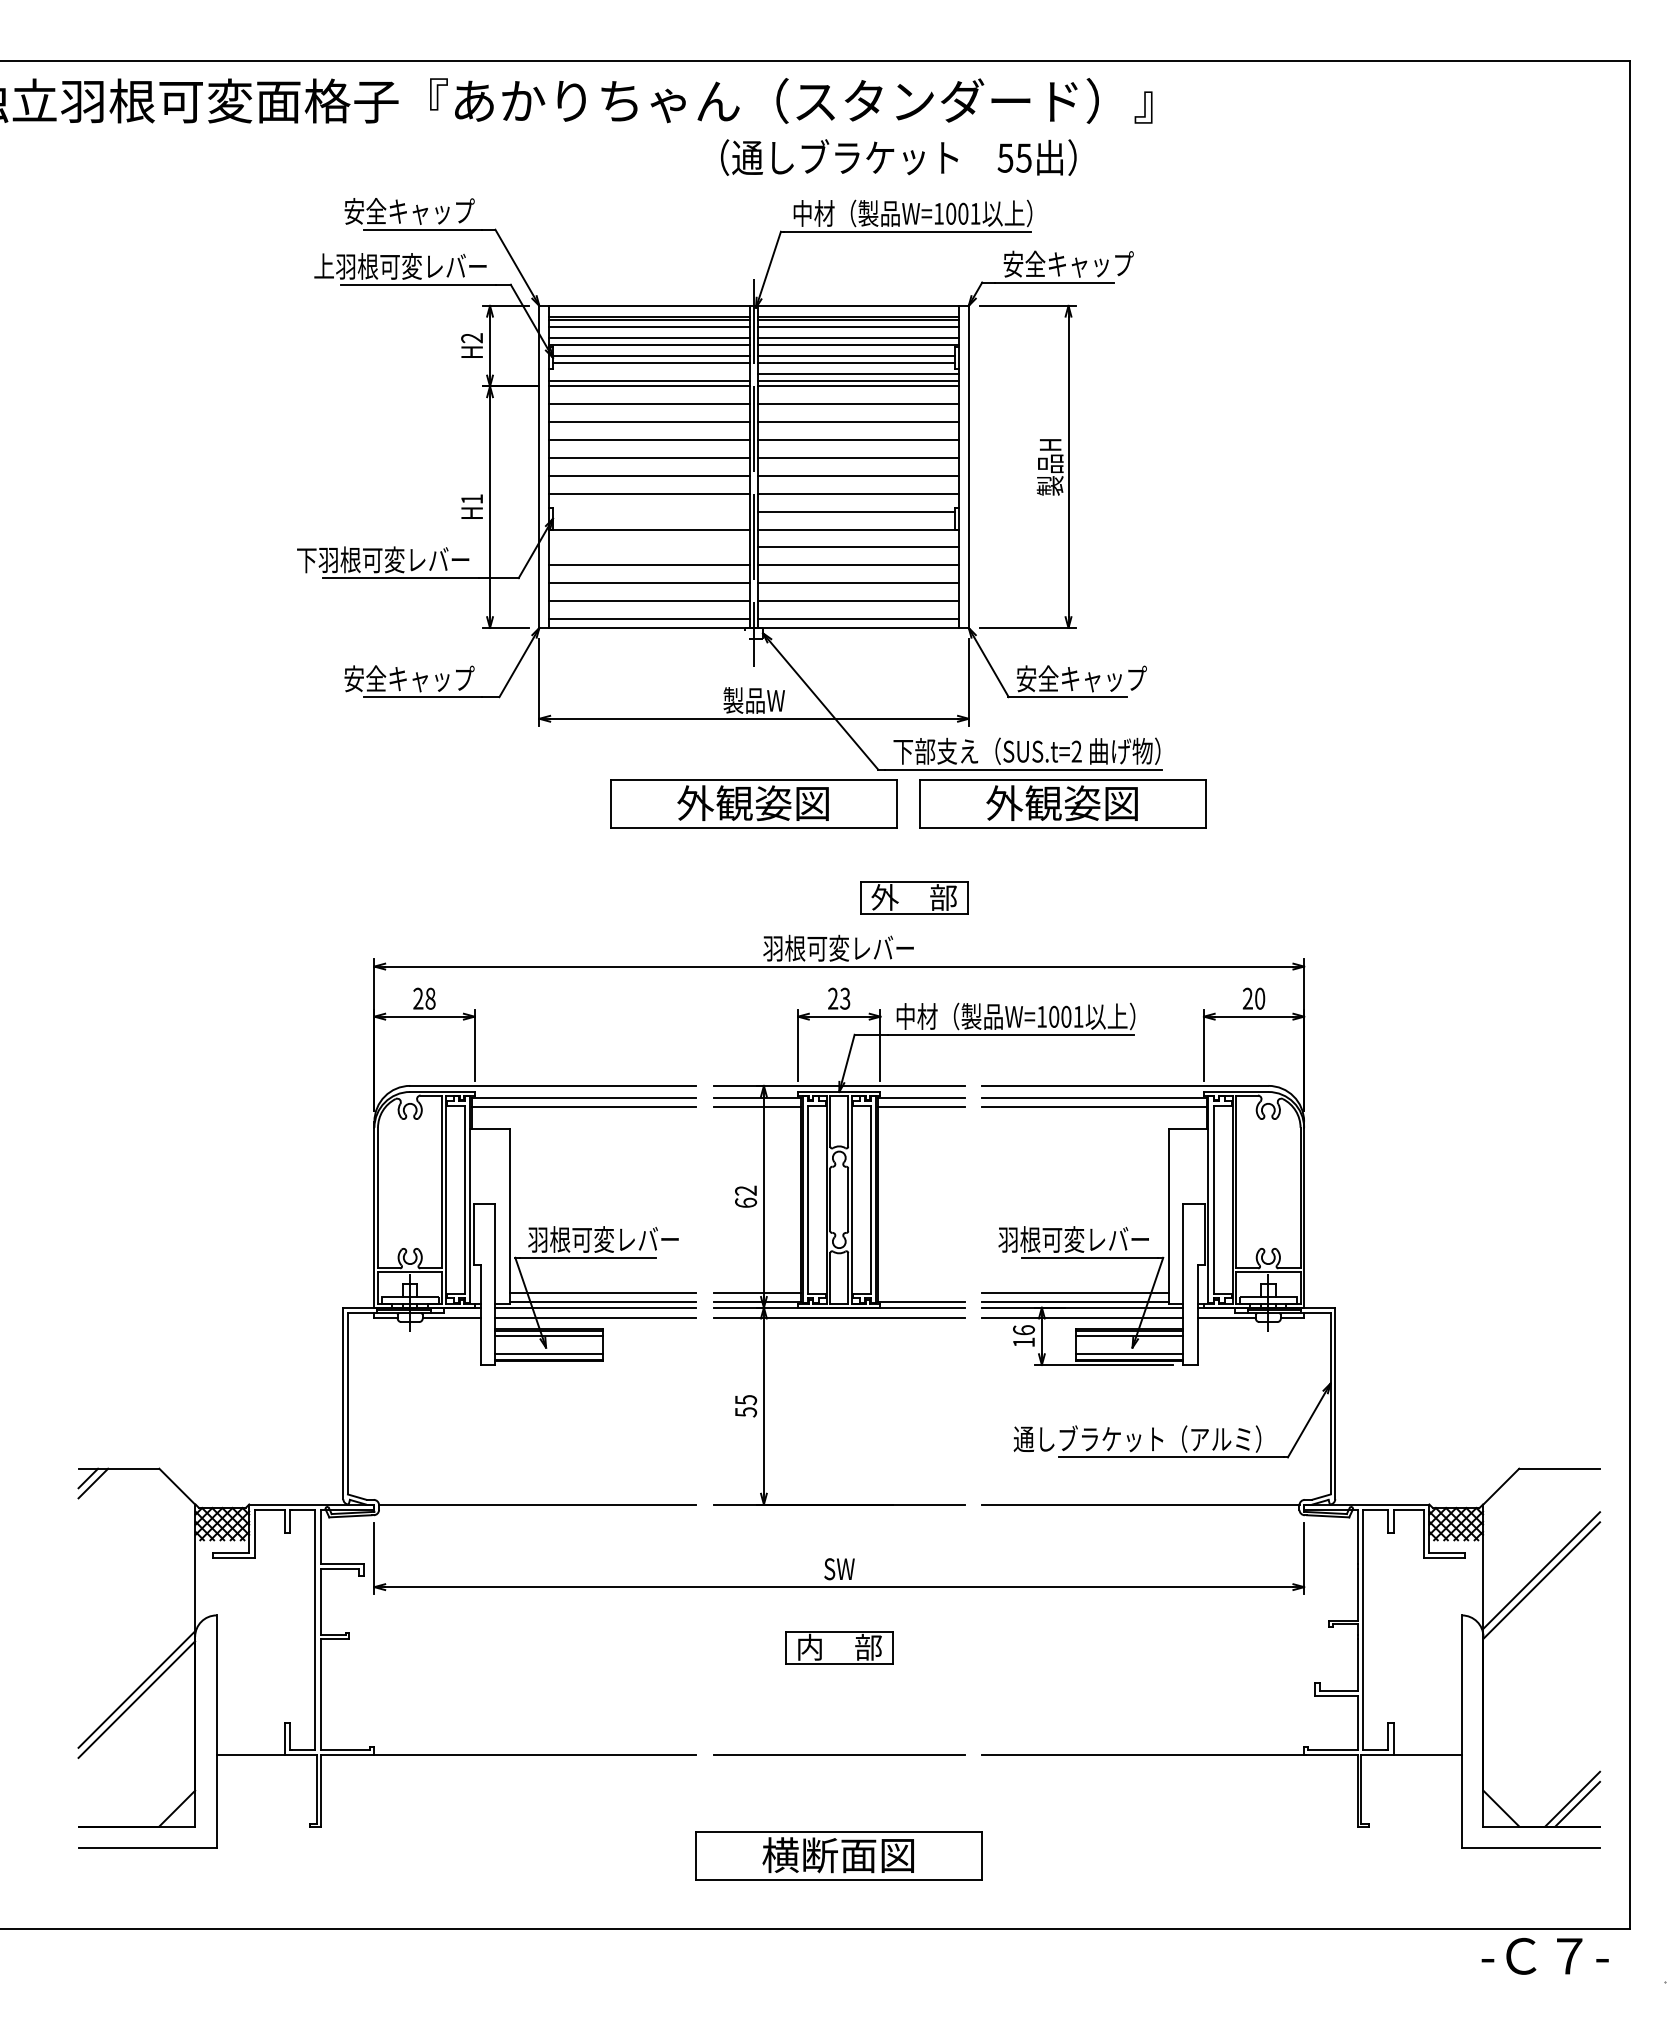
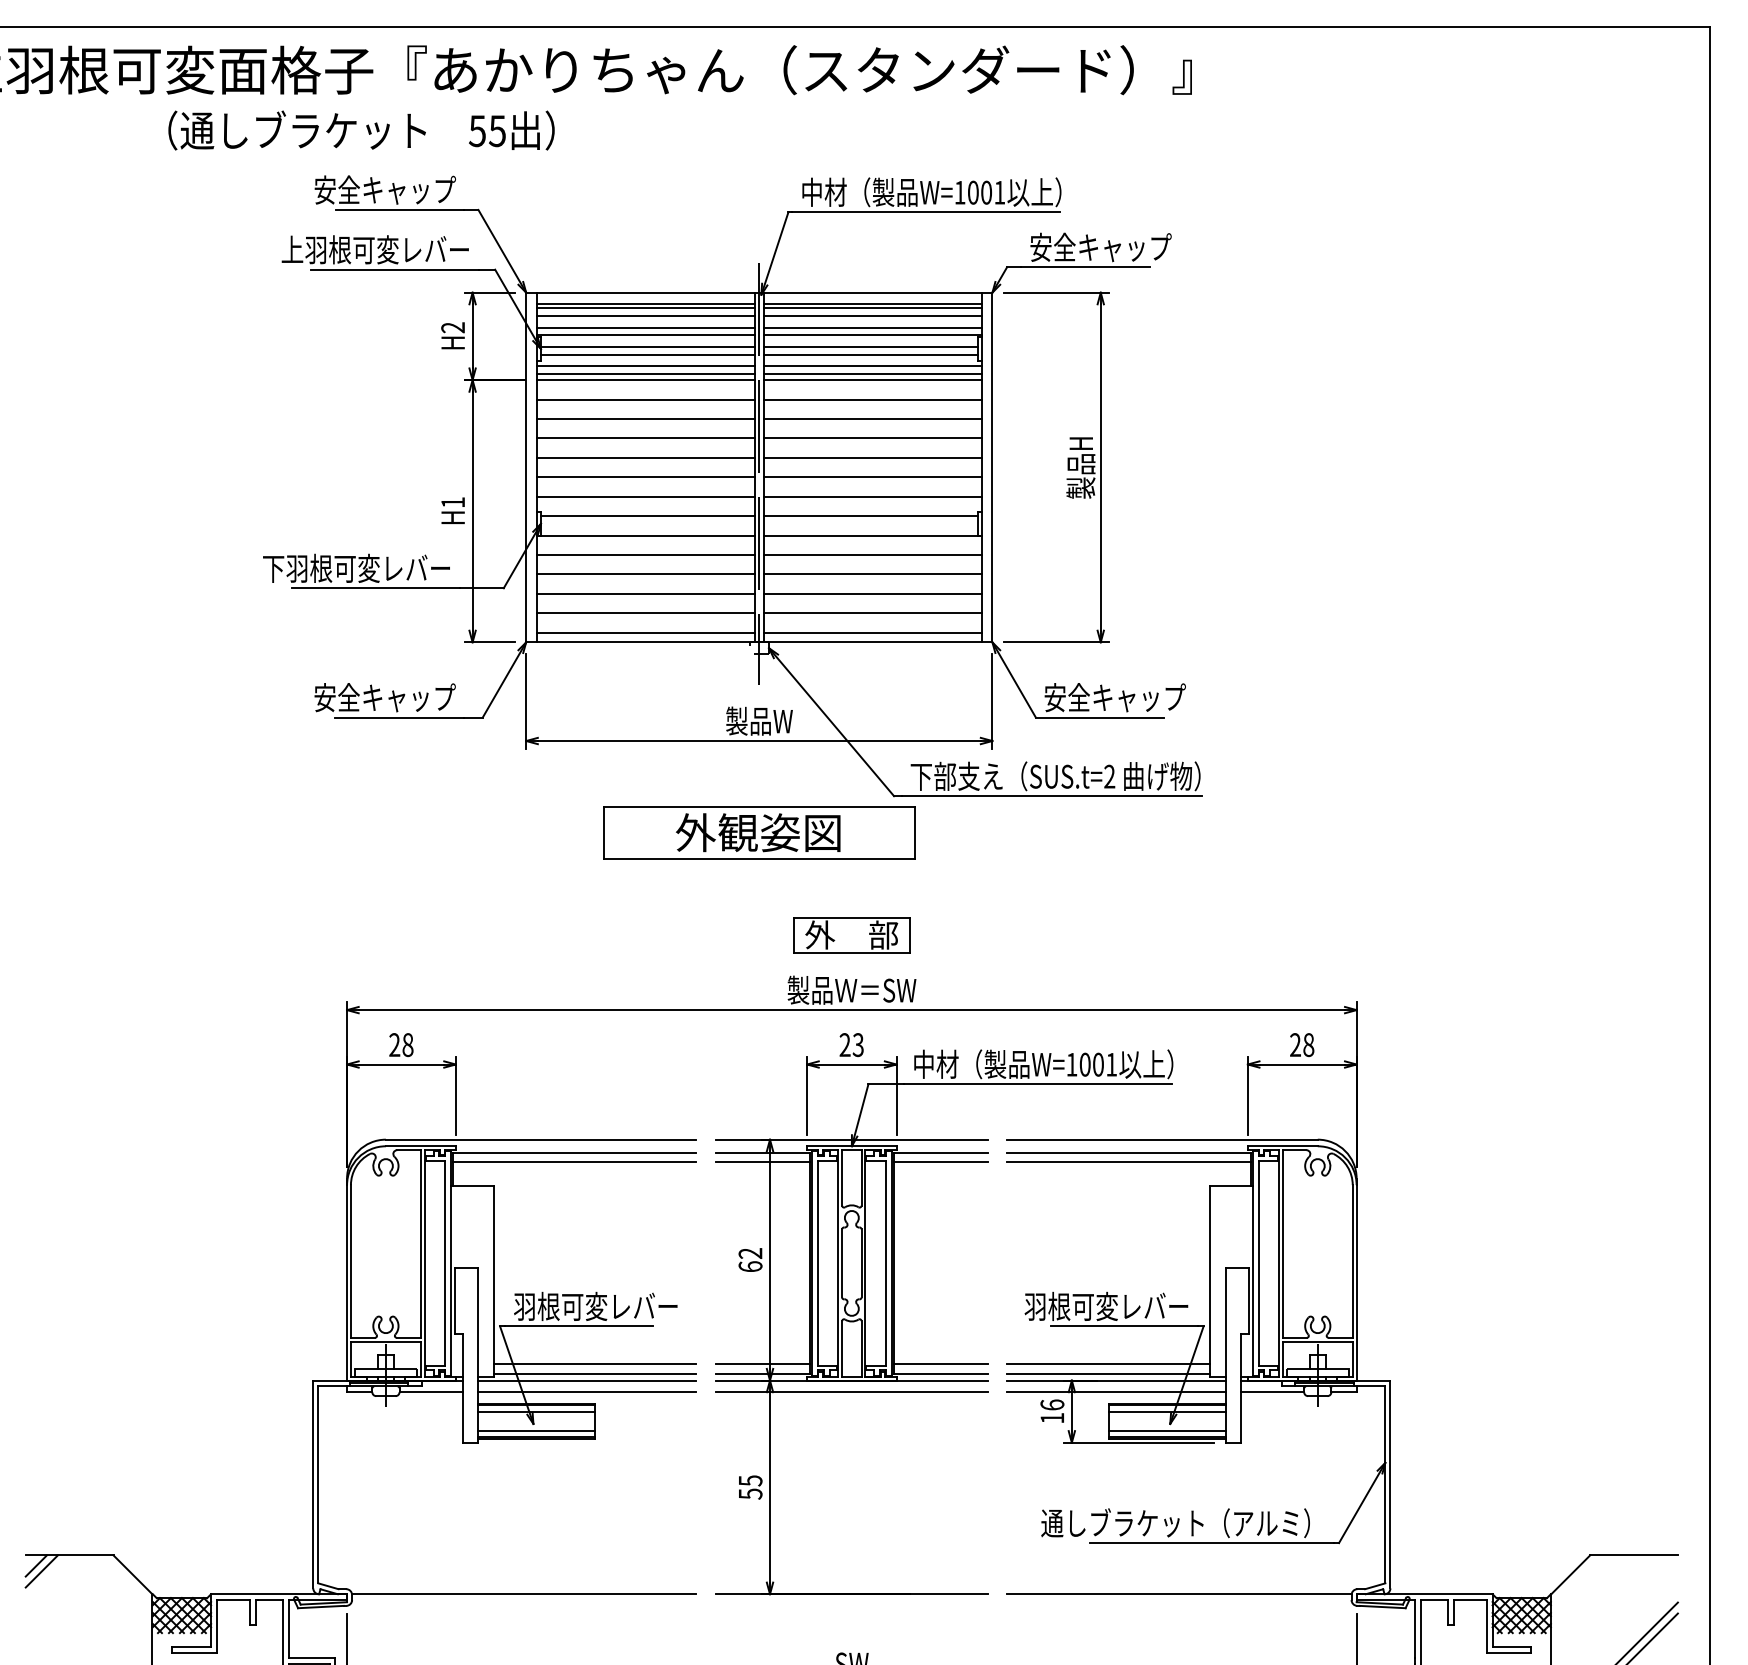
text: (898, 157) -> (361, 130), moved
line: (649, 373) -> (645, 366), added
line: (651, 511) -> (647, 515), added
line: (649, 547) -> (645, 555), added
part: (1062, 803) -> (1094, 833), removed
part: (914, 897) -> (852, 935), moved
text: (838, 947) -> (850, 989), 羽根可変レバー -> 製品Ｗ＝SW
text: (1260, 998) -> (1309, 1044), 20 -> 28
line: (920, 1292) -> (940, 1364), added

